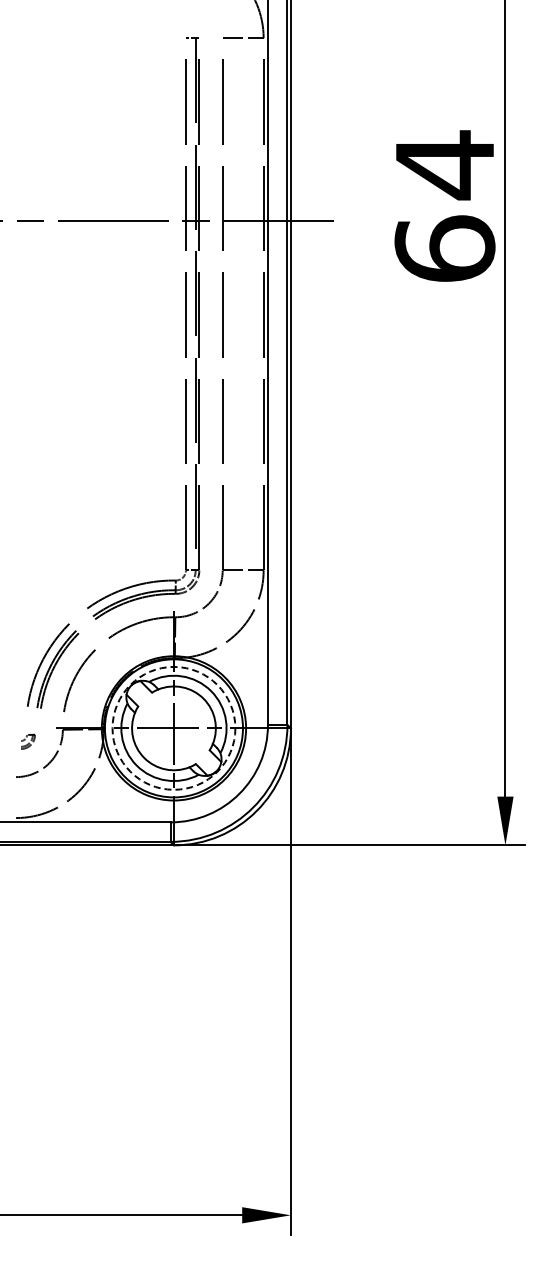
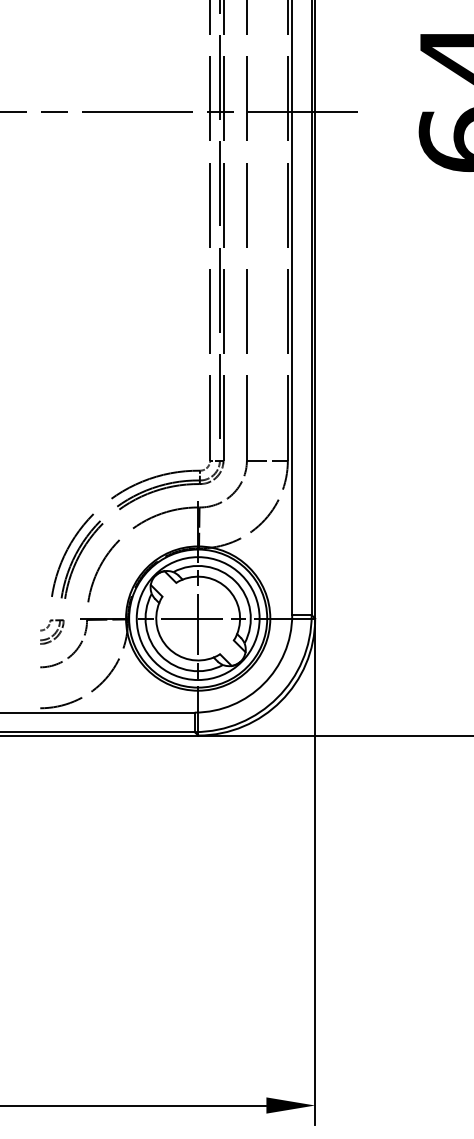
circle: (173, 727) -> (197, 617), dashed -> solid
part: (28, 741) -> (52, 631), size x1.67

